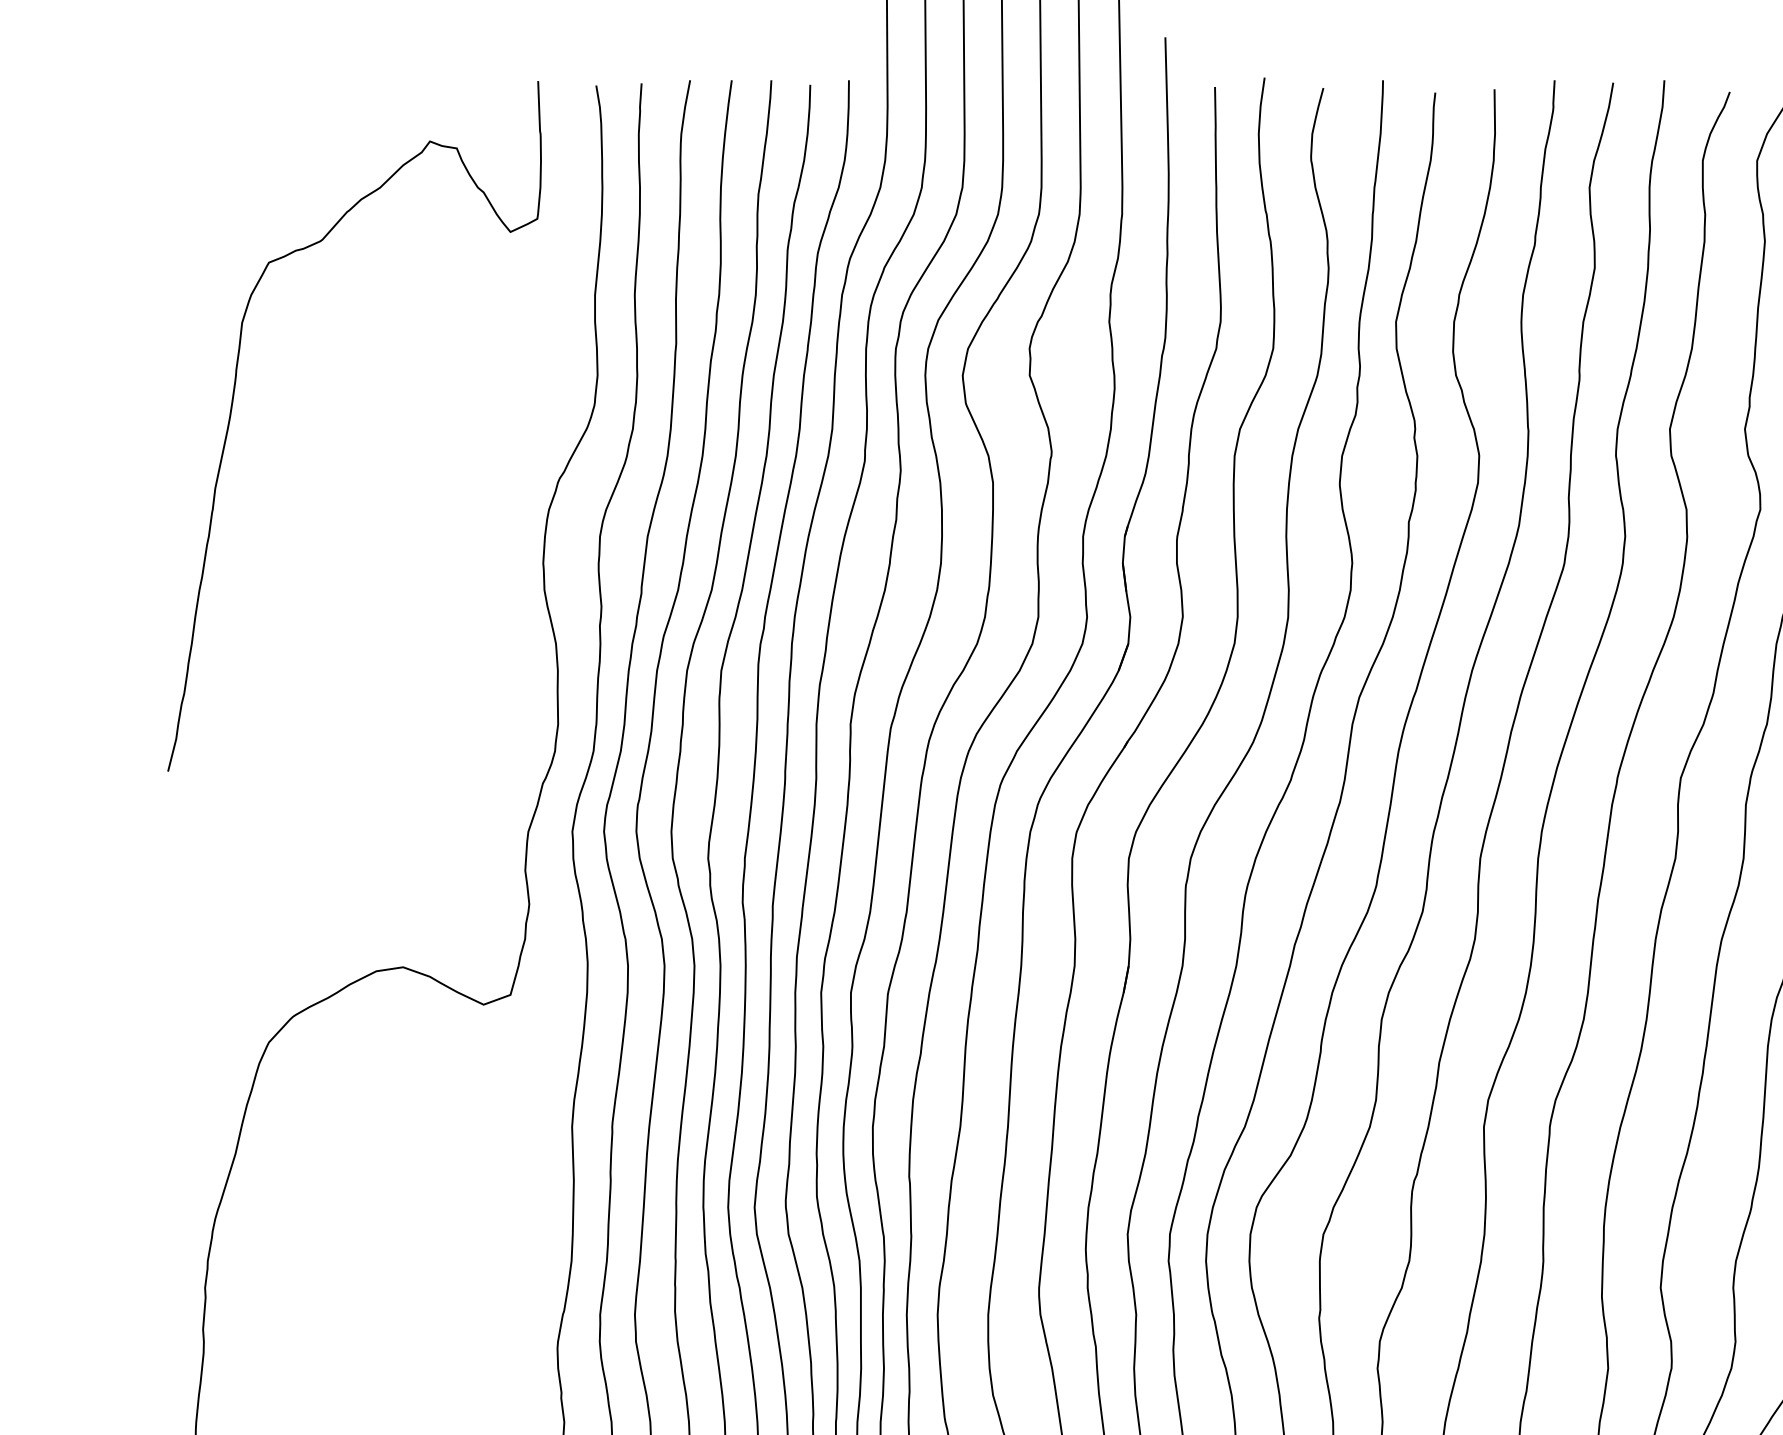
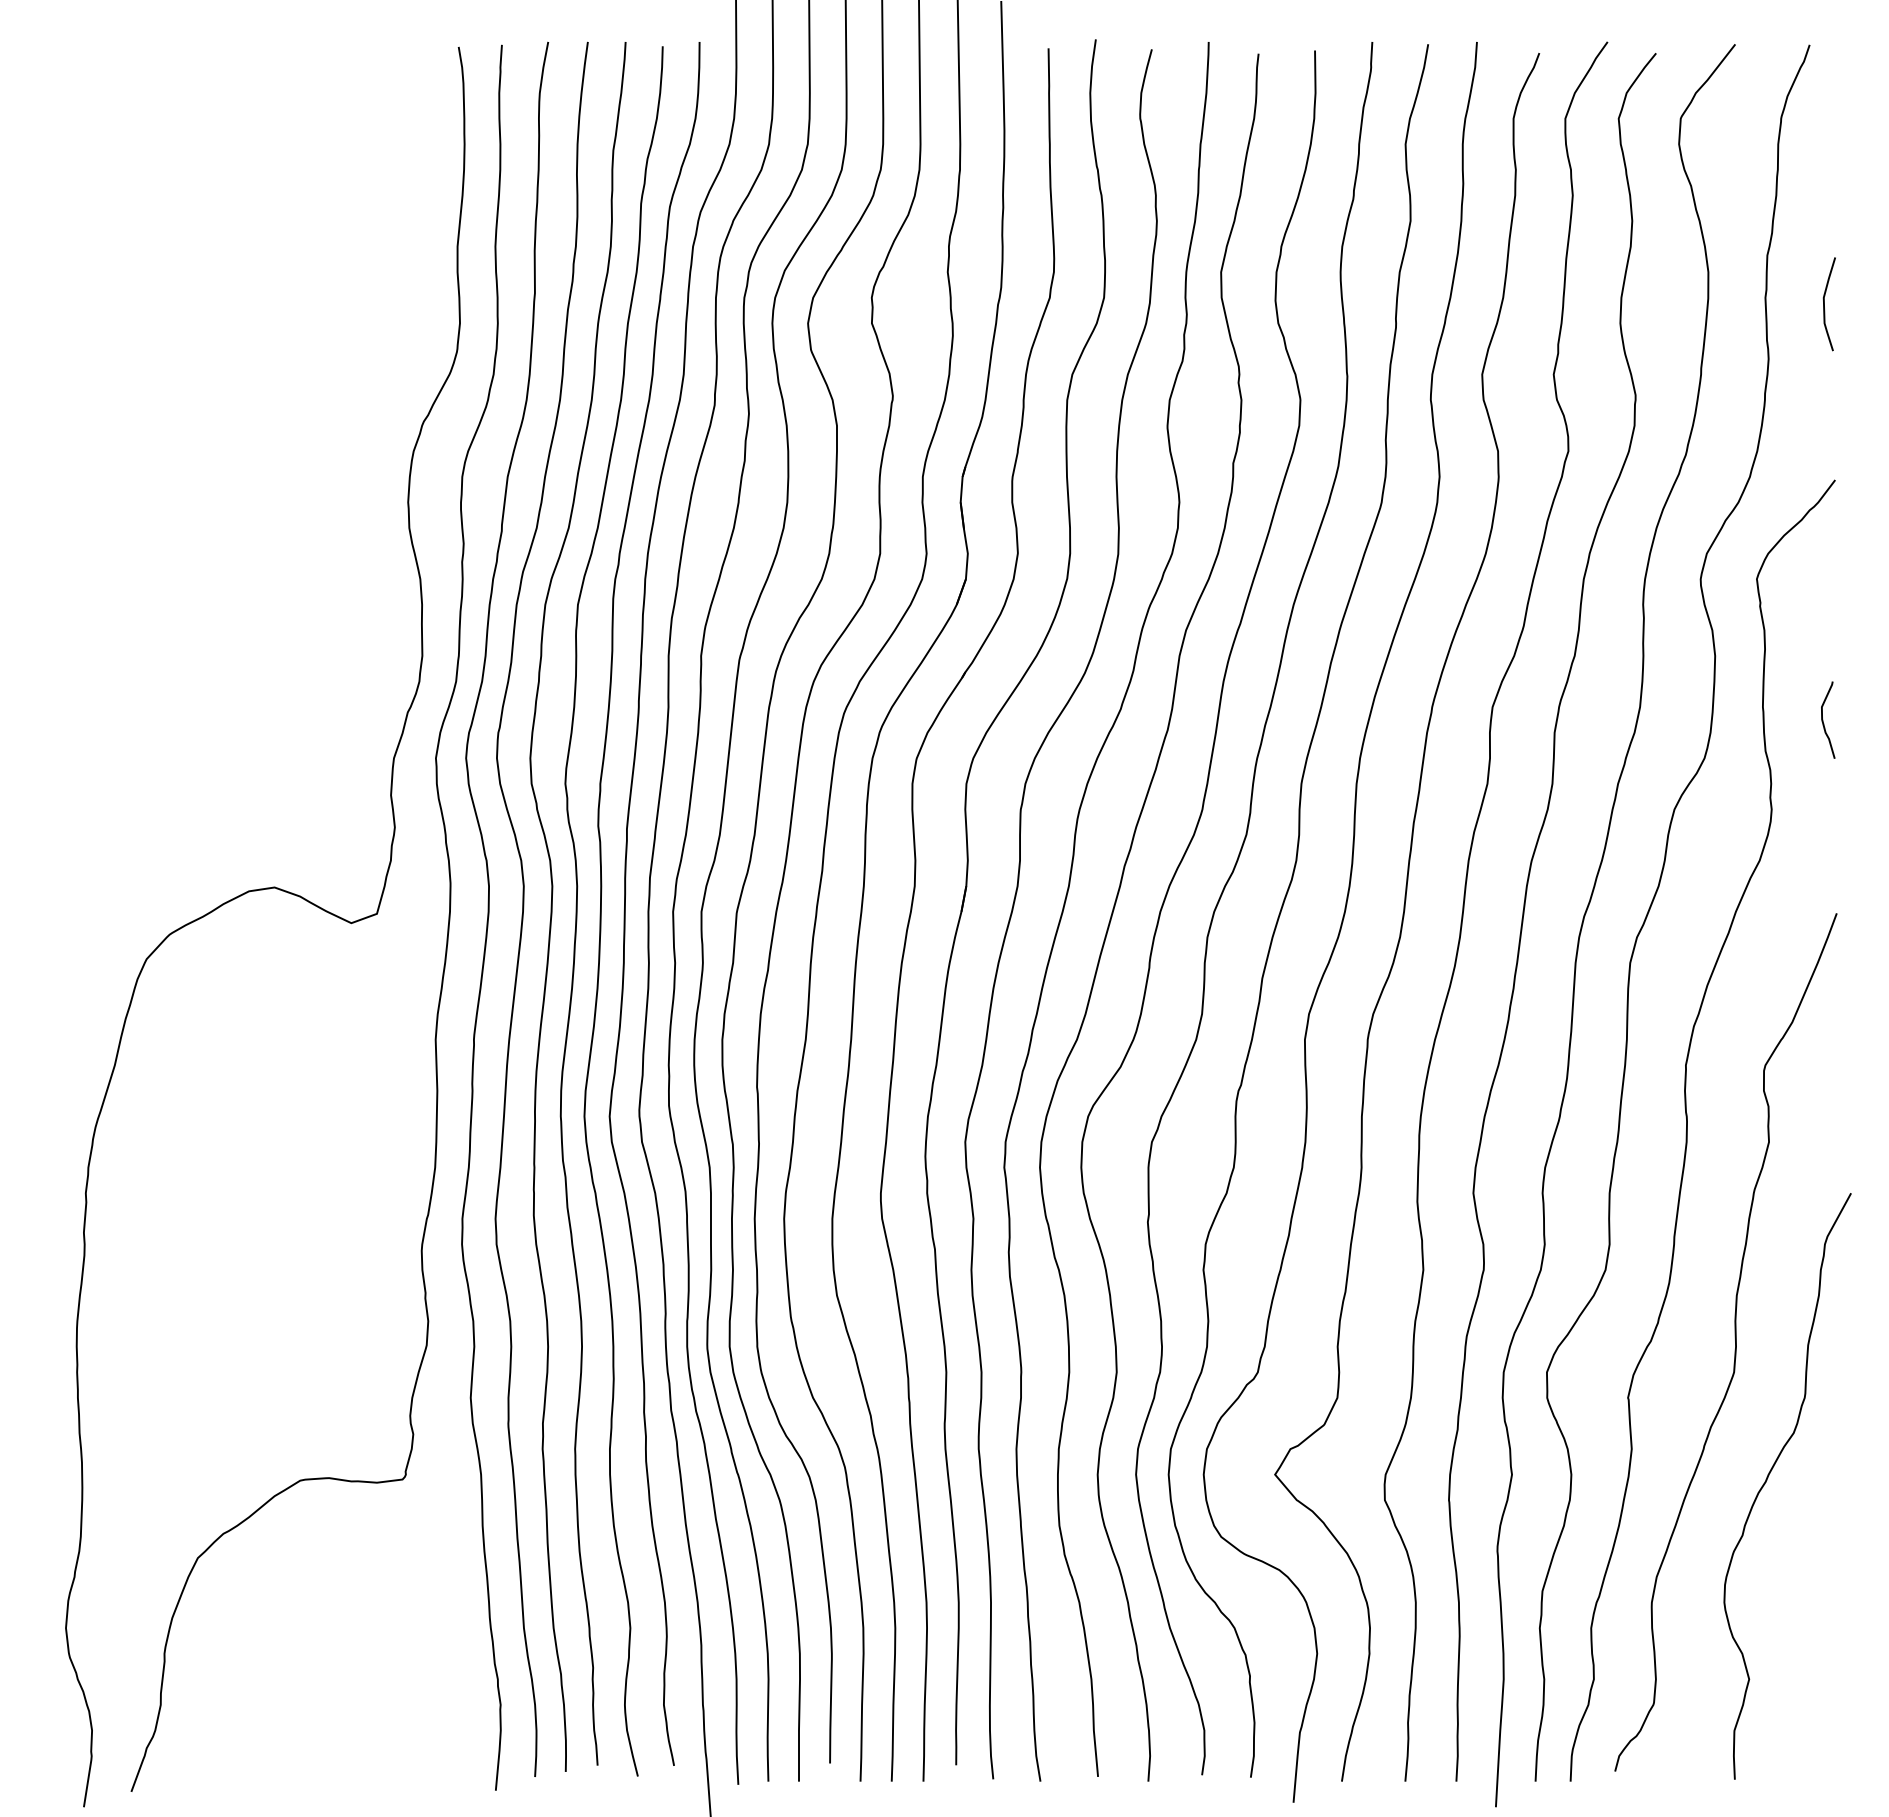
curve: (233, 406) -> (112, 352), removed

